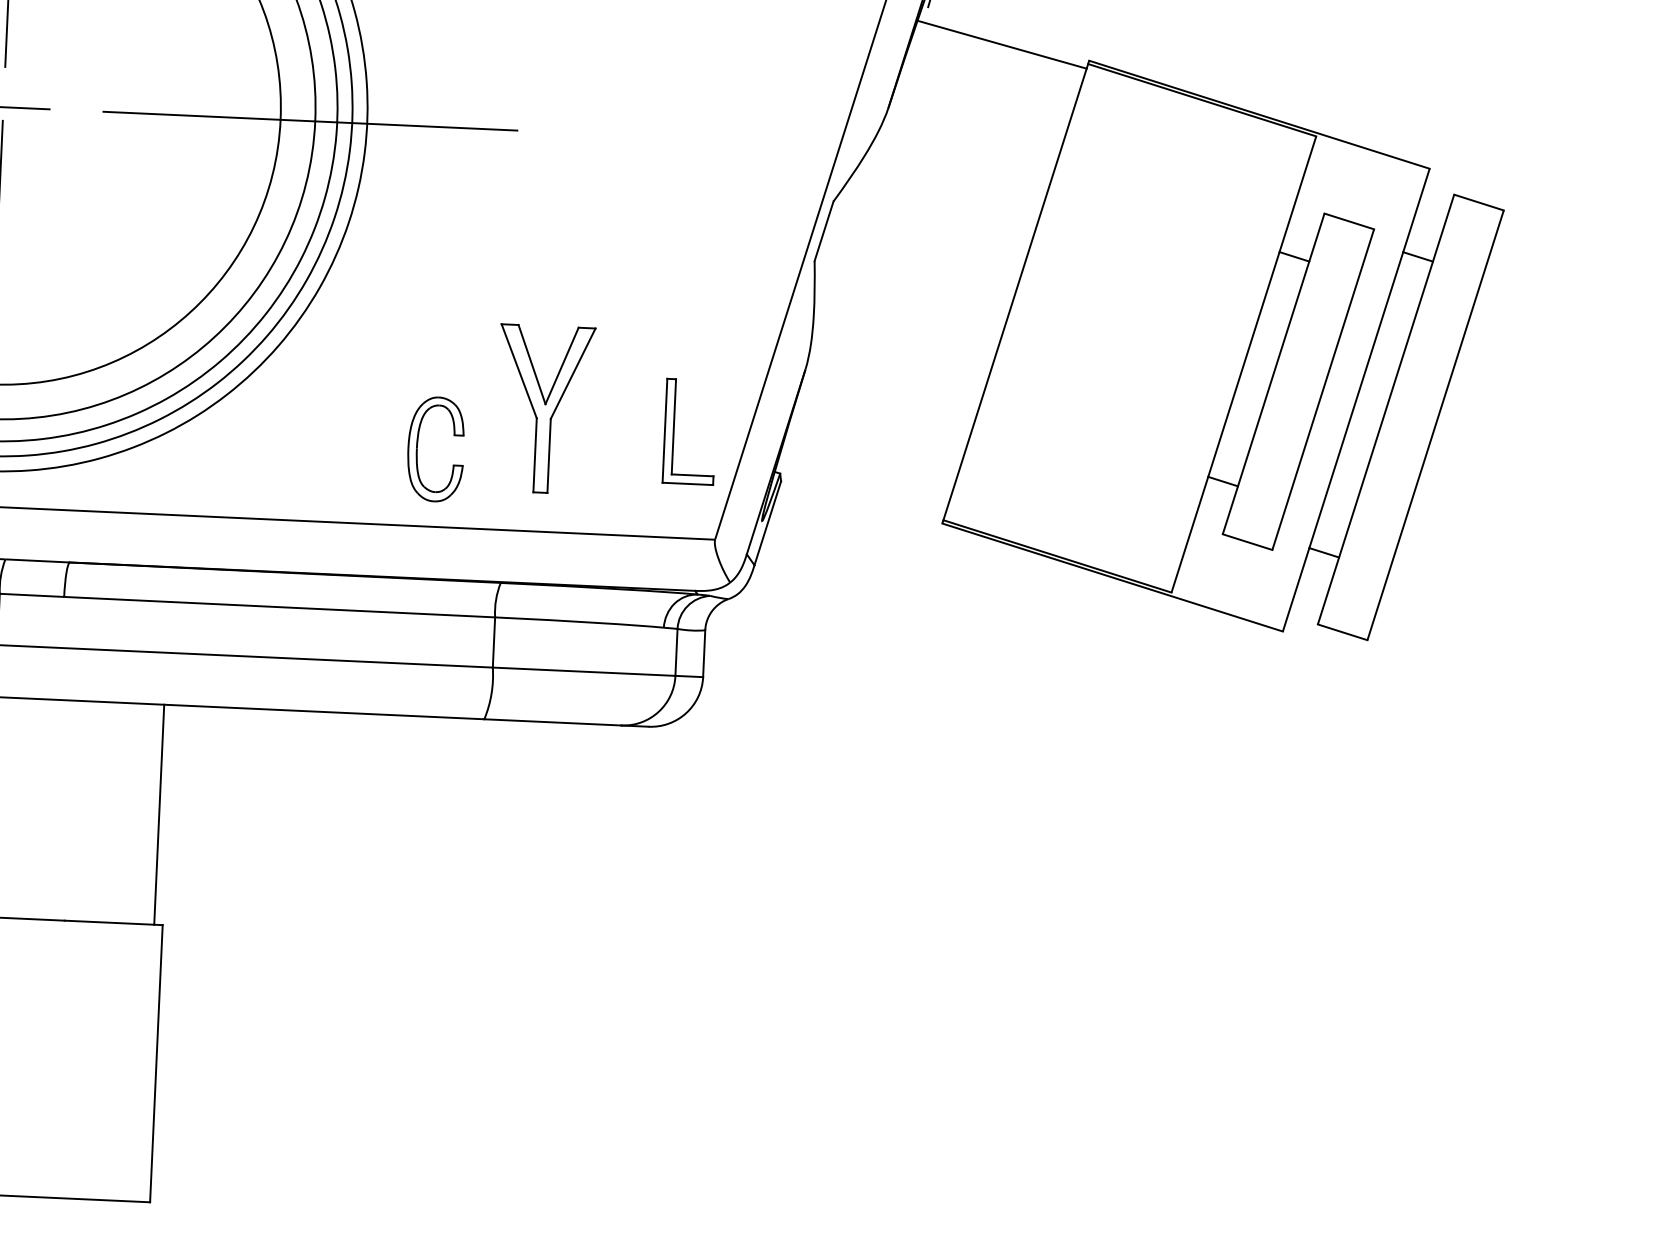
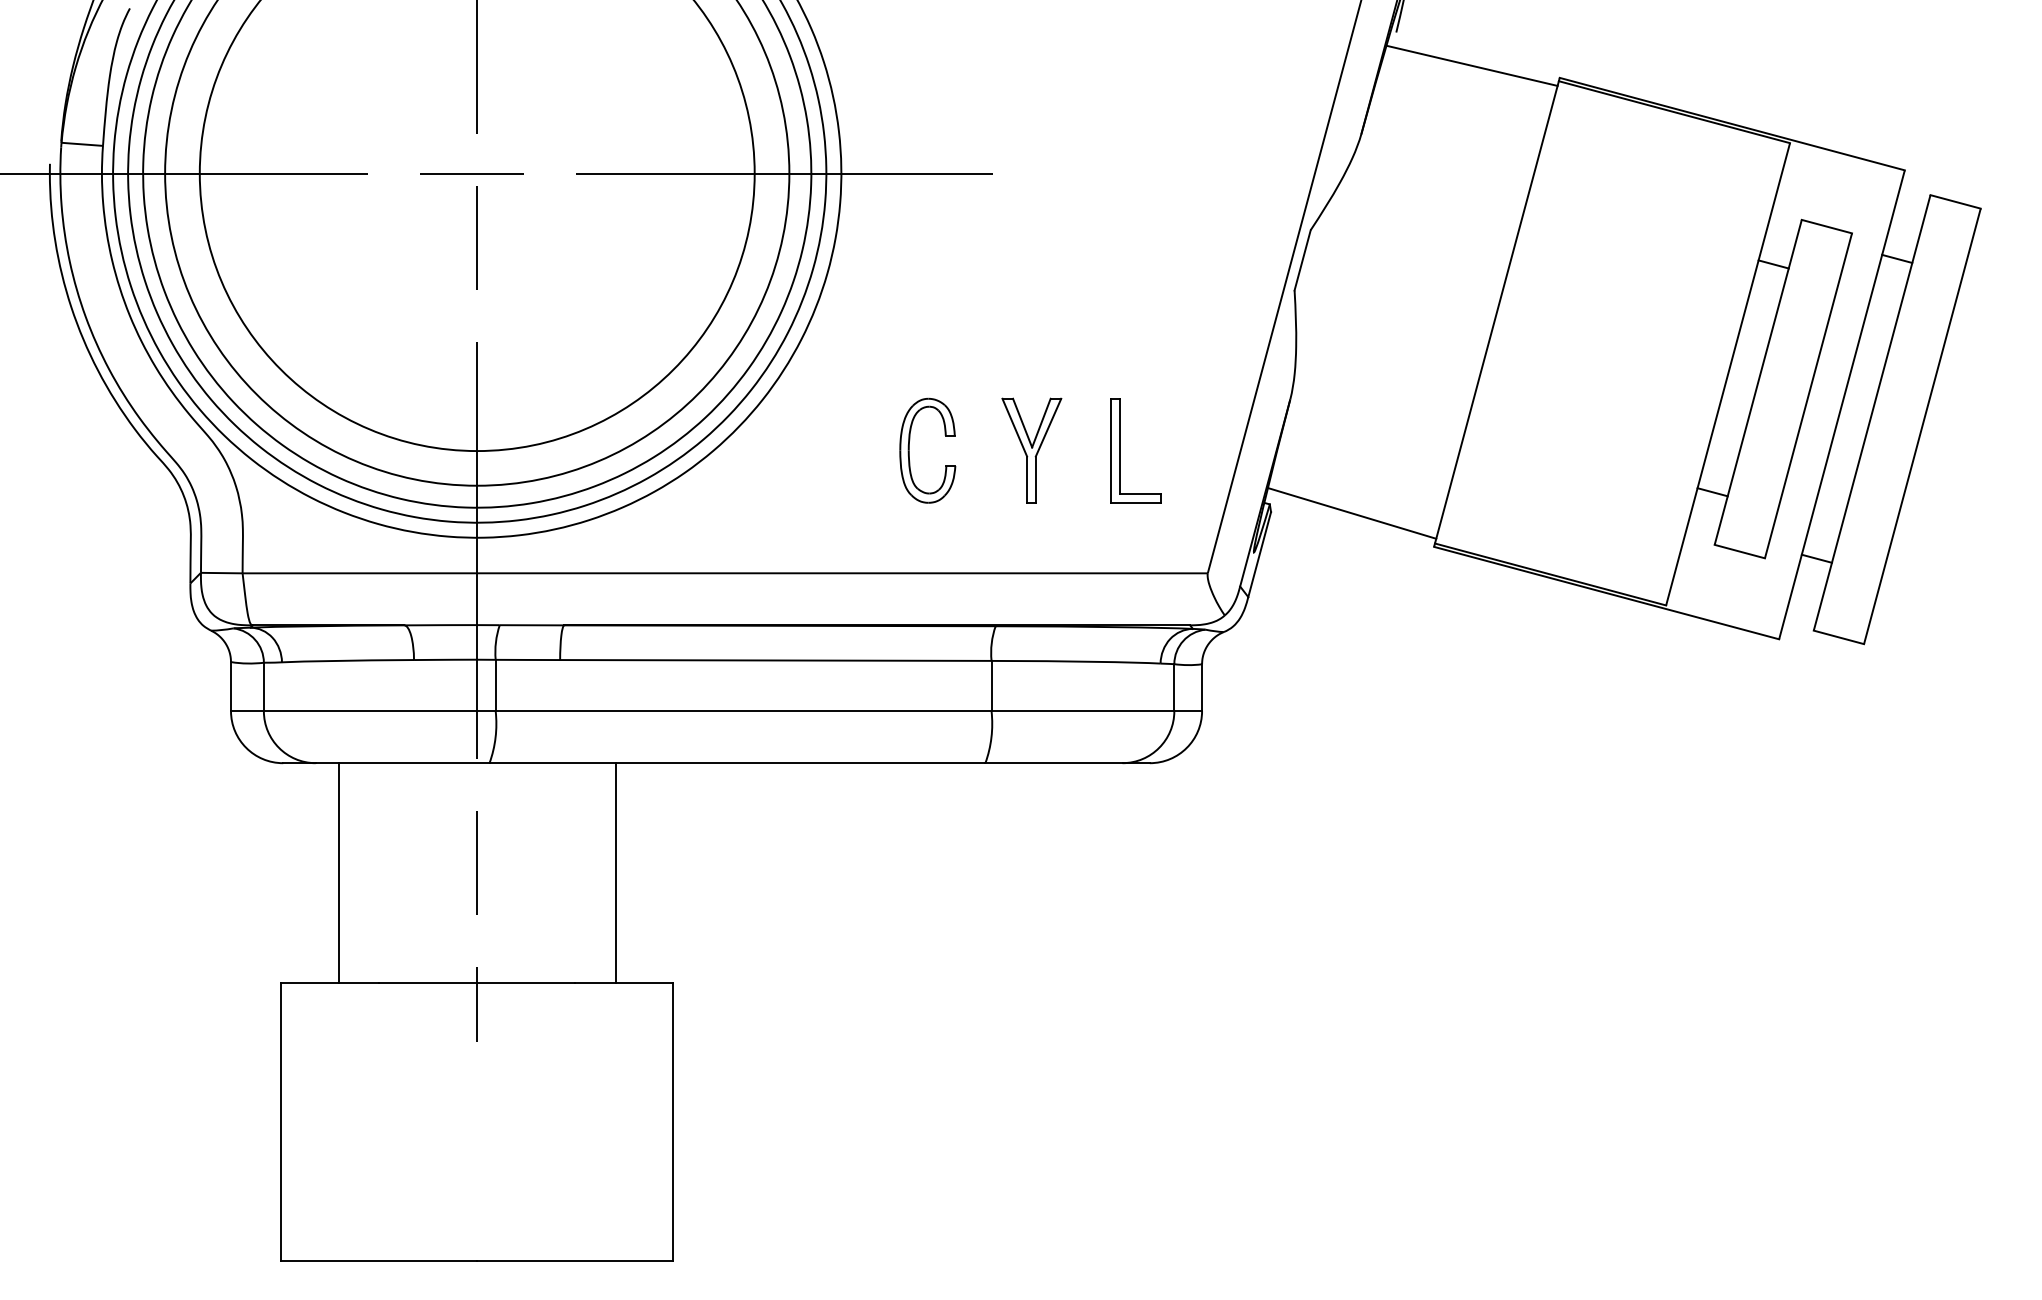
part: (544, 409) -> (1031, 450), size x0.62
part: (674, 430) -> (1120, 450), moved
part: (417, 448) -> (909, 450), moved
line: (861, 486) -> (1351, 513), added
line: (158, 814) -> (615, 873), moved

